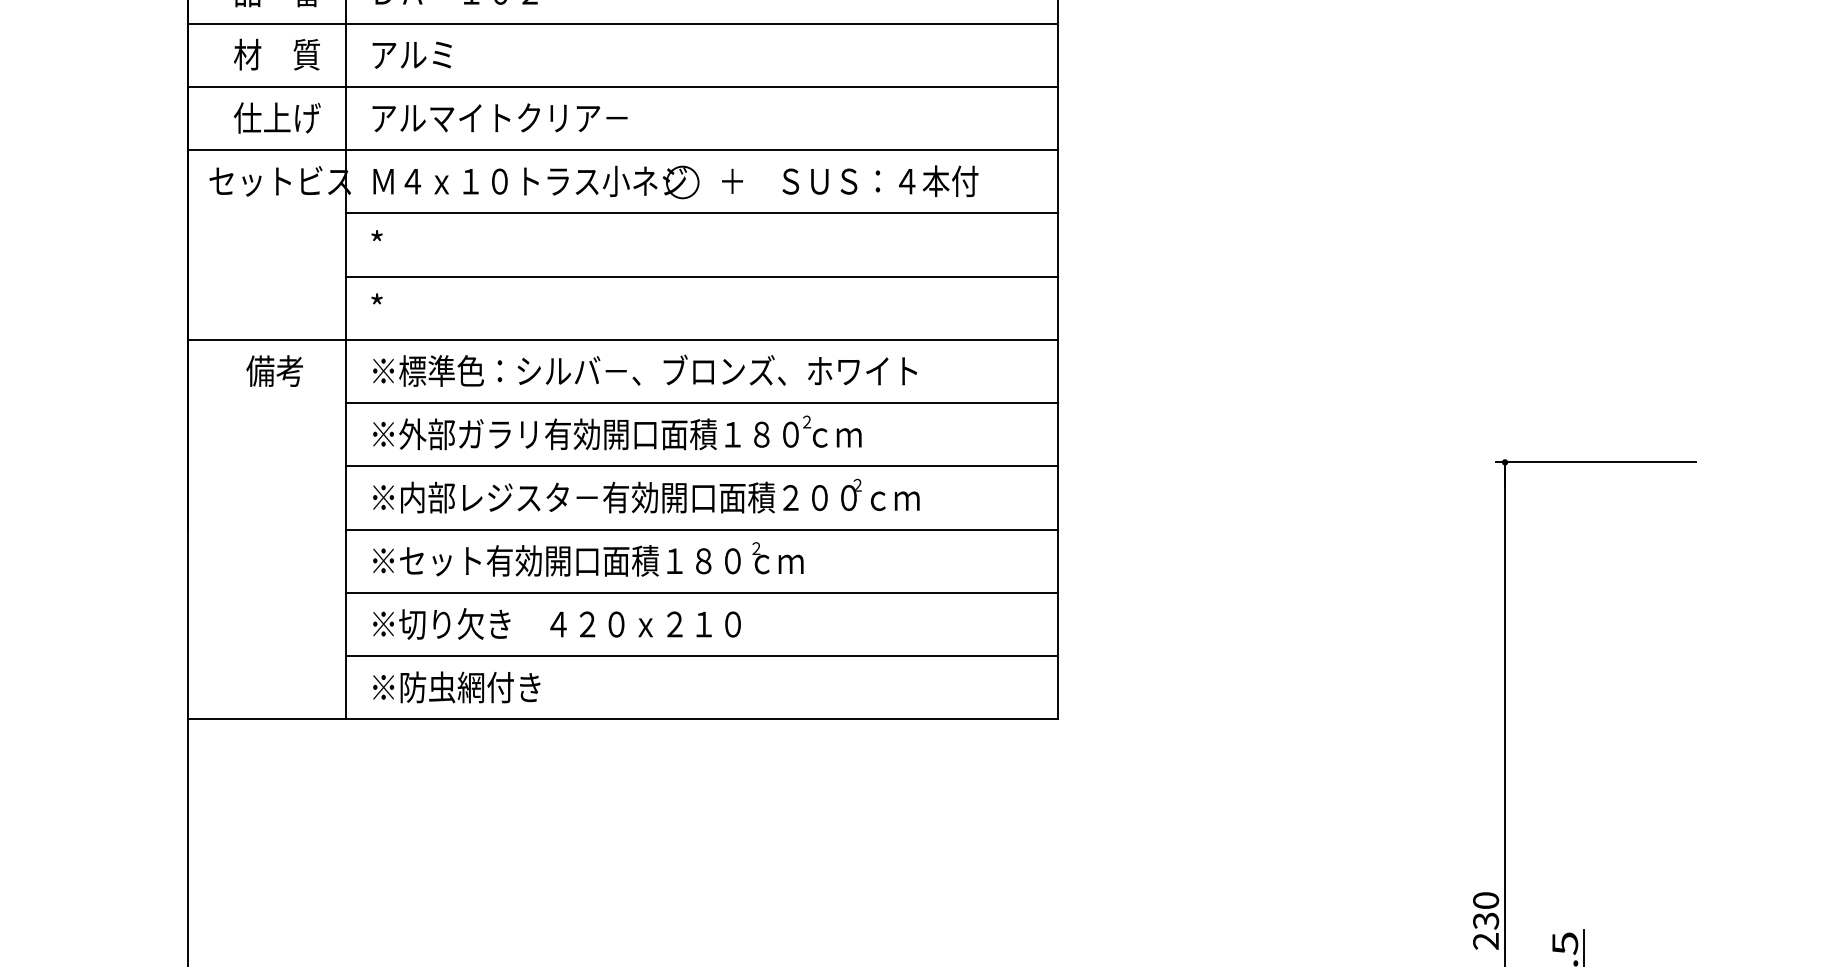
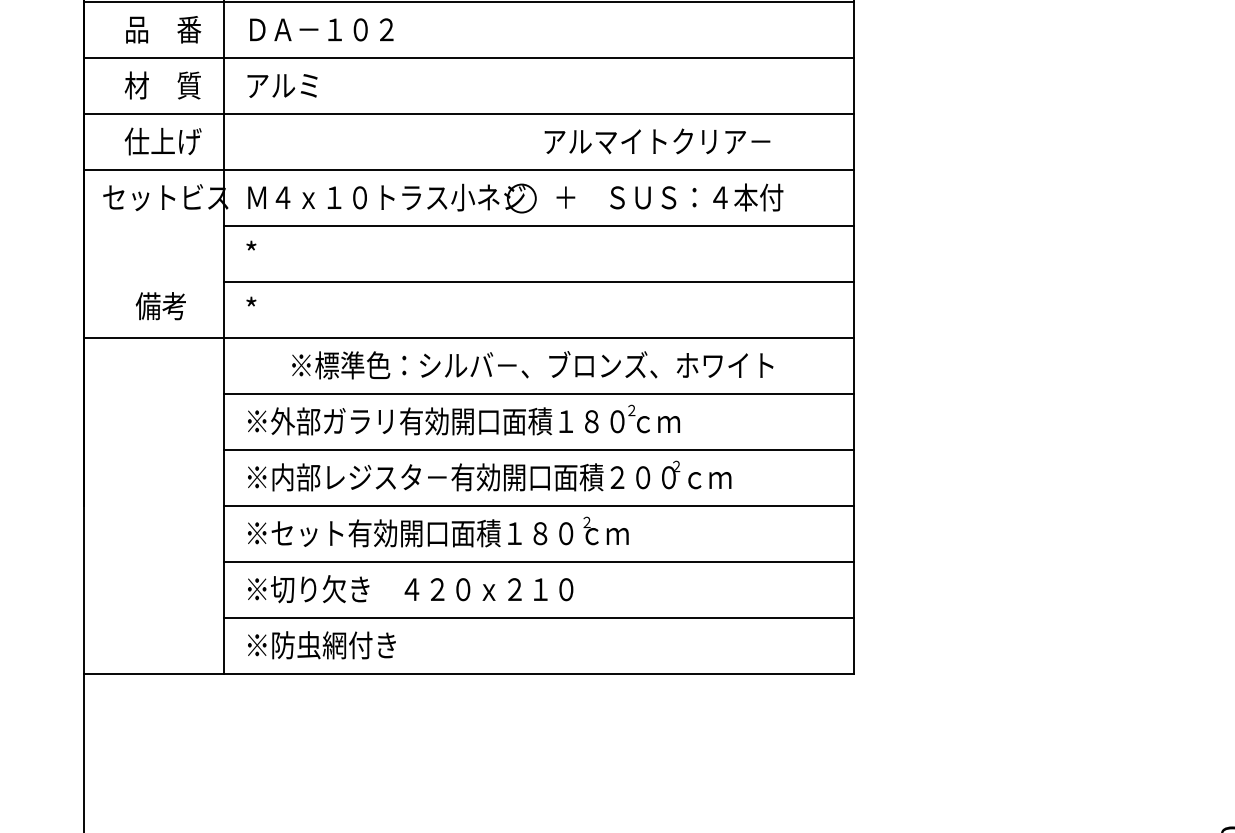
text: (499, 117) -> (656, 141), moved
text: (274, 370) -> (160, 305), moved
text: (645, 370) -> (533, 364), moved

